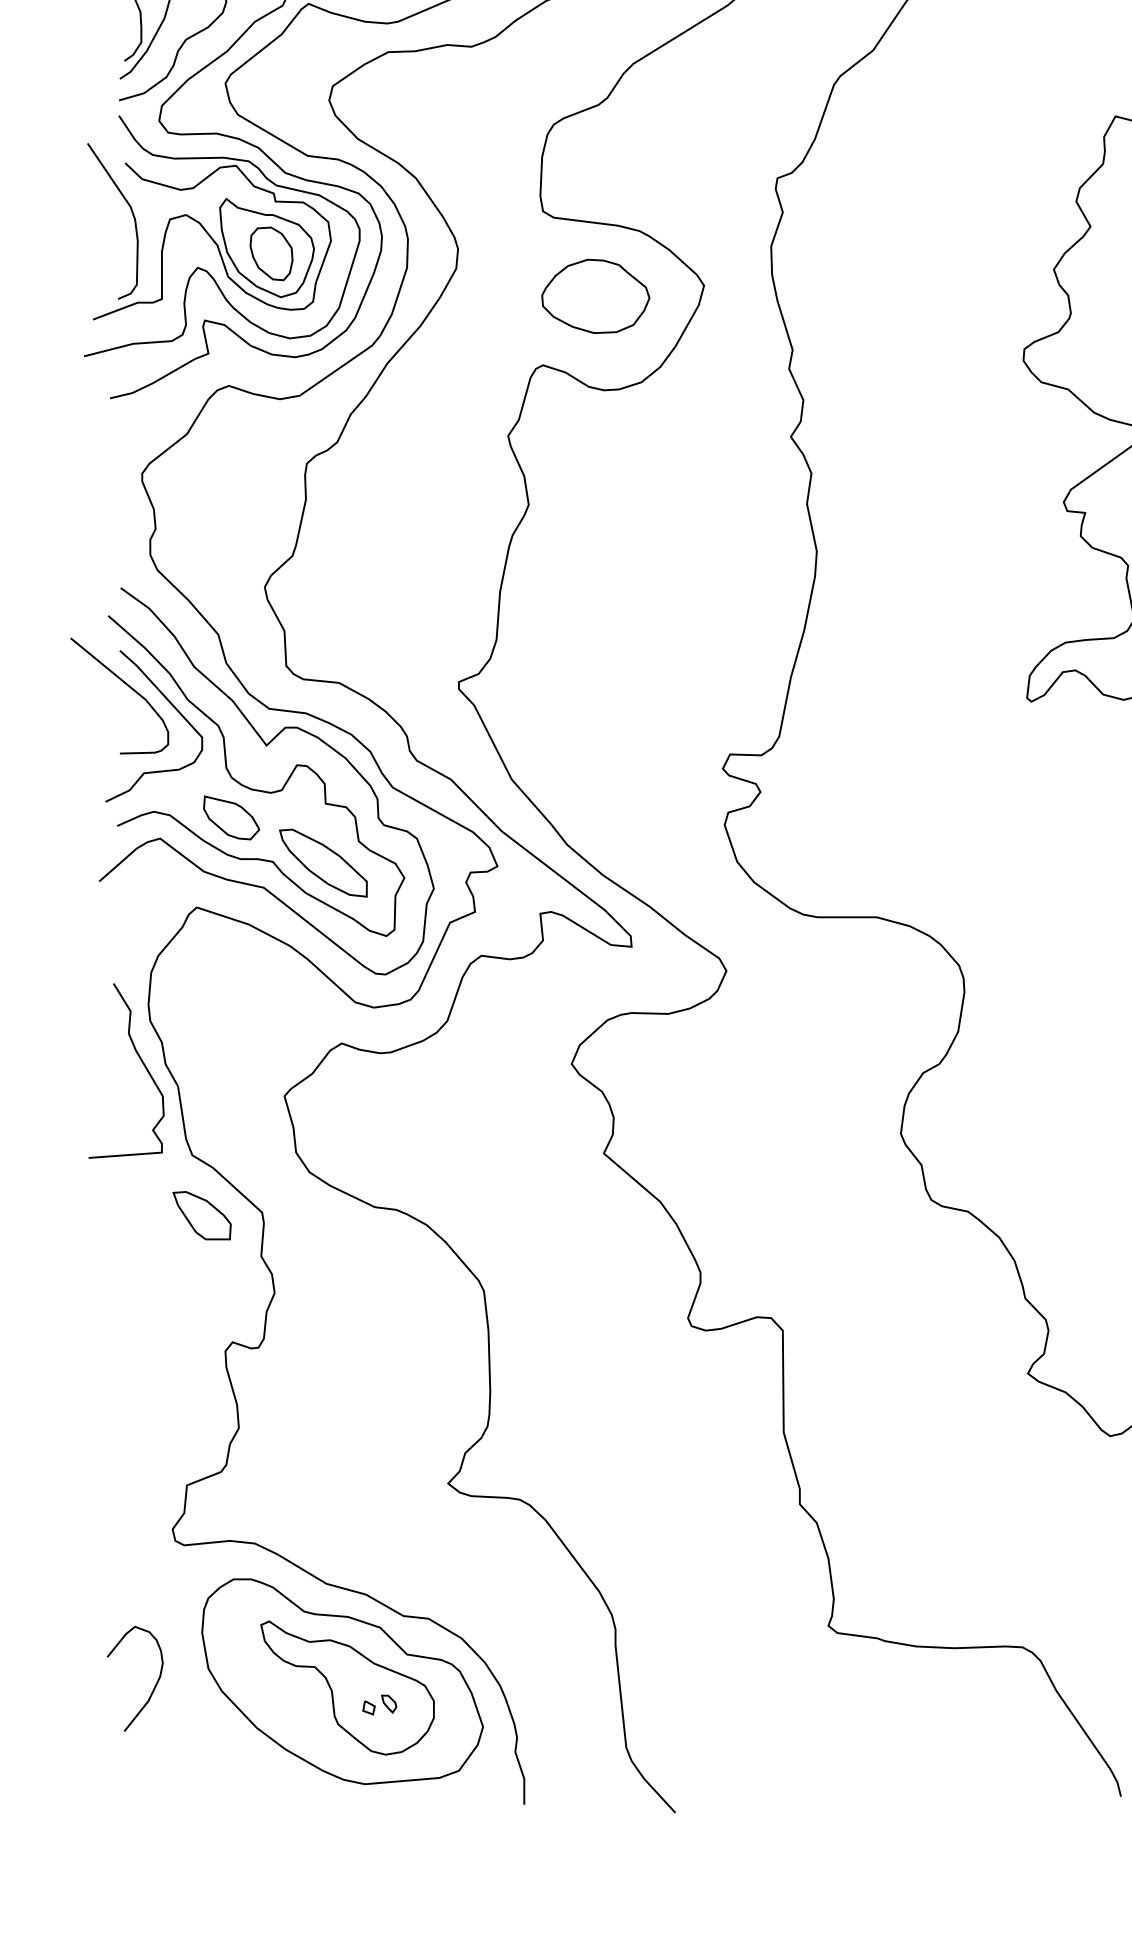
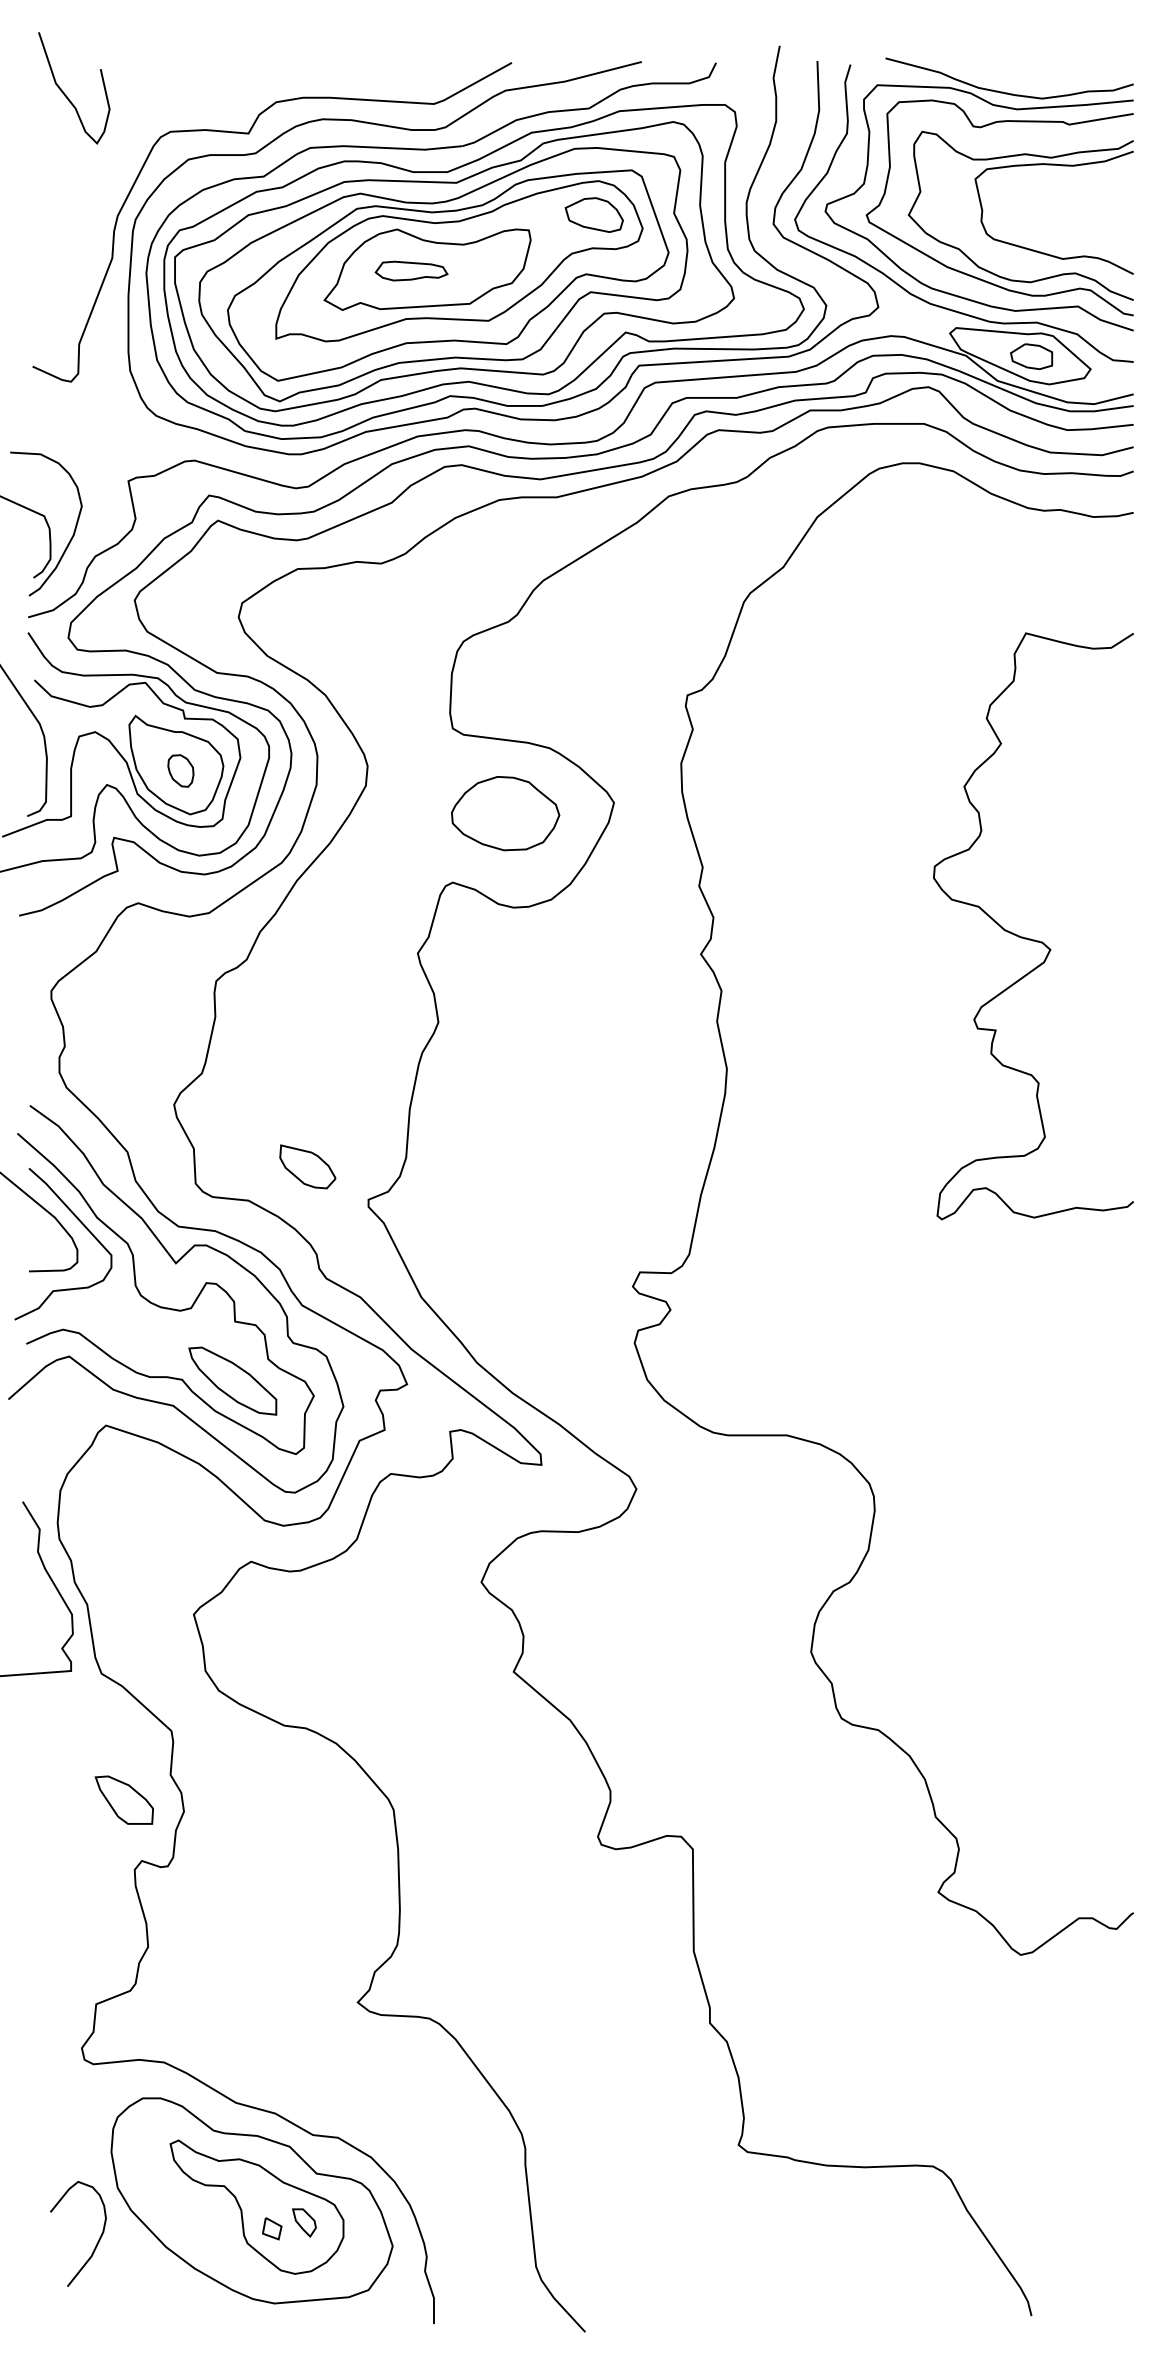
part: (271, 253) -> (180, 770), size x0.6
part: (231, 817) -> (307, 1166), moved
part: (201, 1215) -> (123, 1799), moved
curve: (153, 1688) -> (96, 2243), moved
part: (379, 1704) -> (288, 2223), size x1.6

